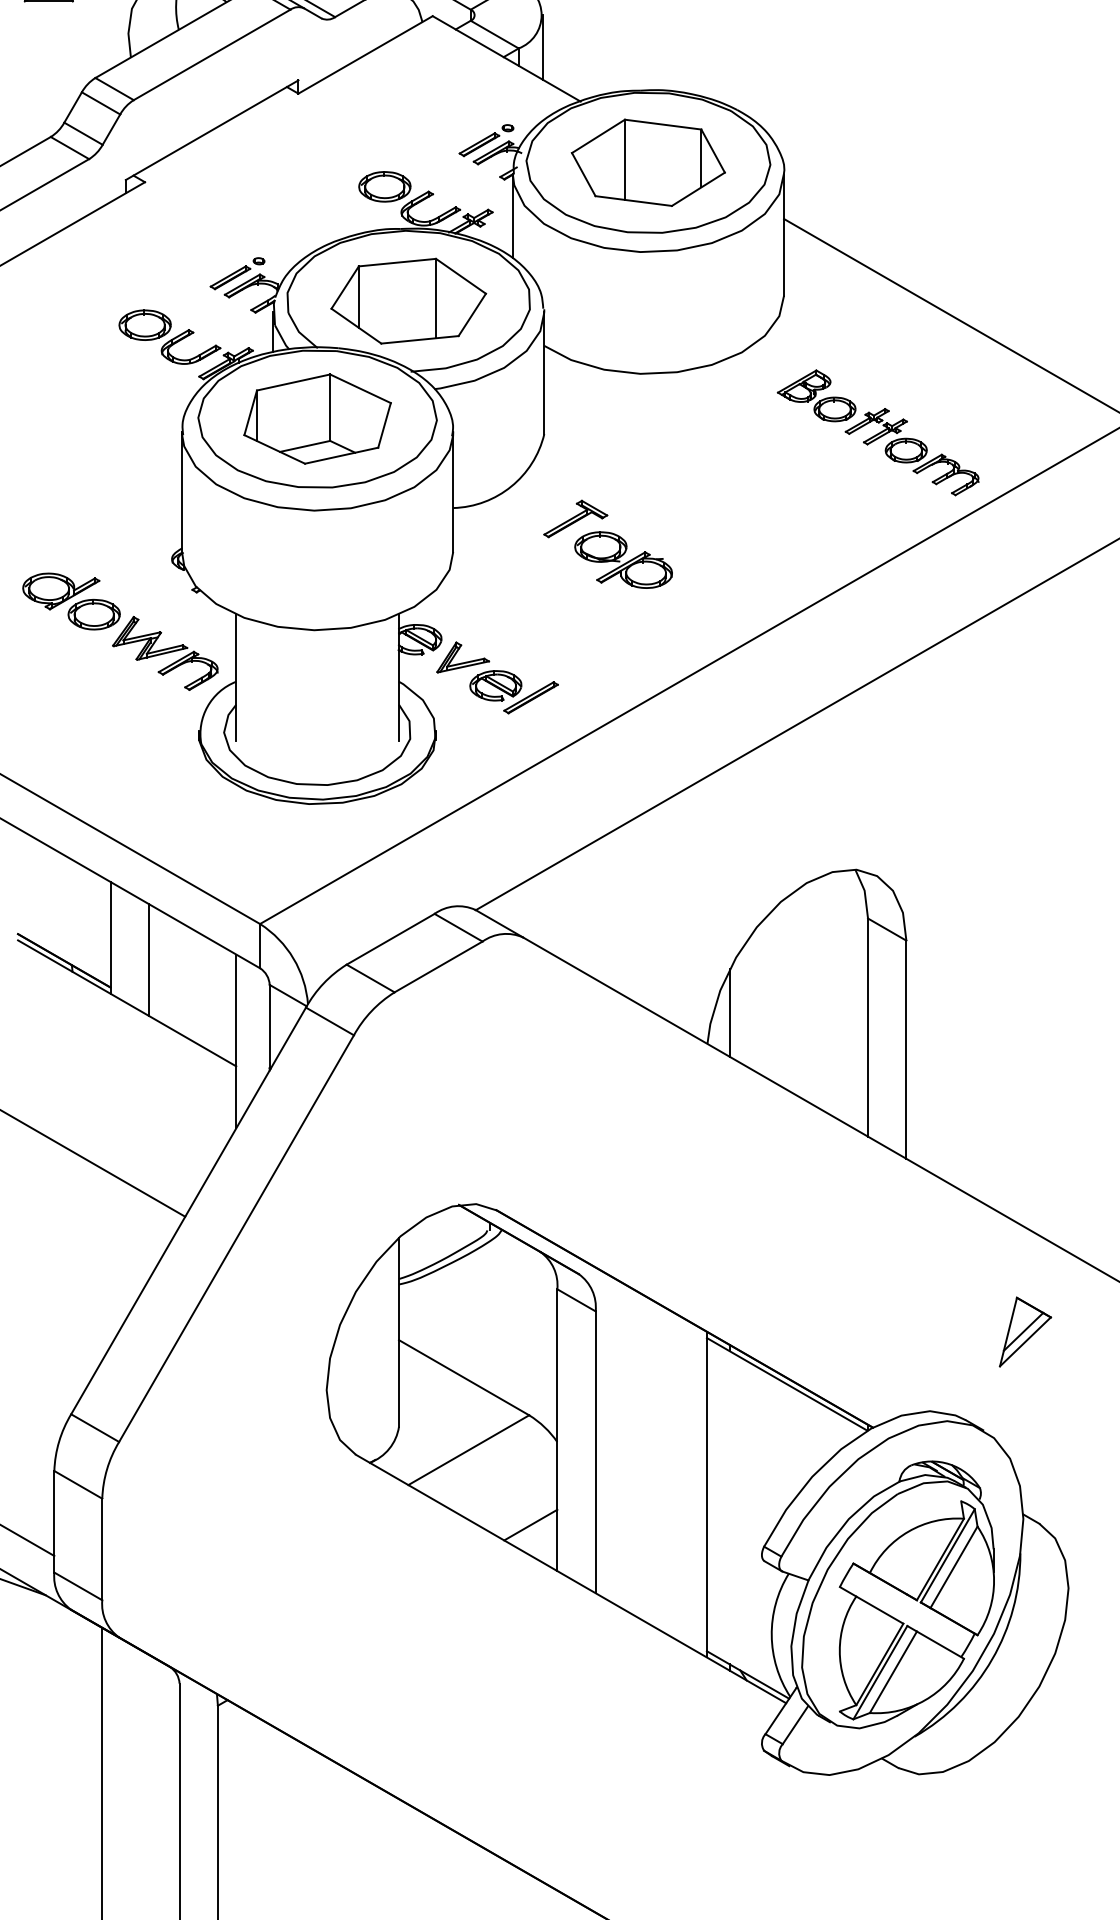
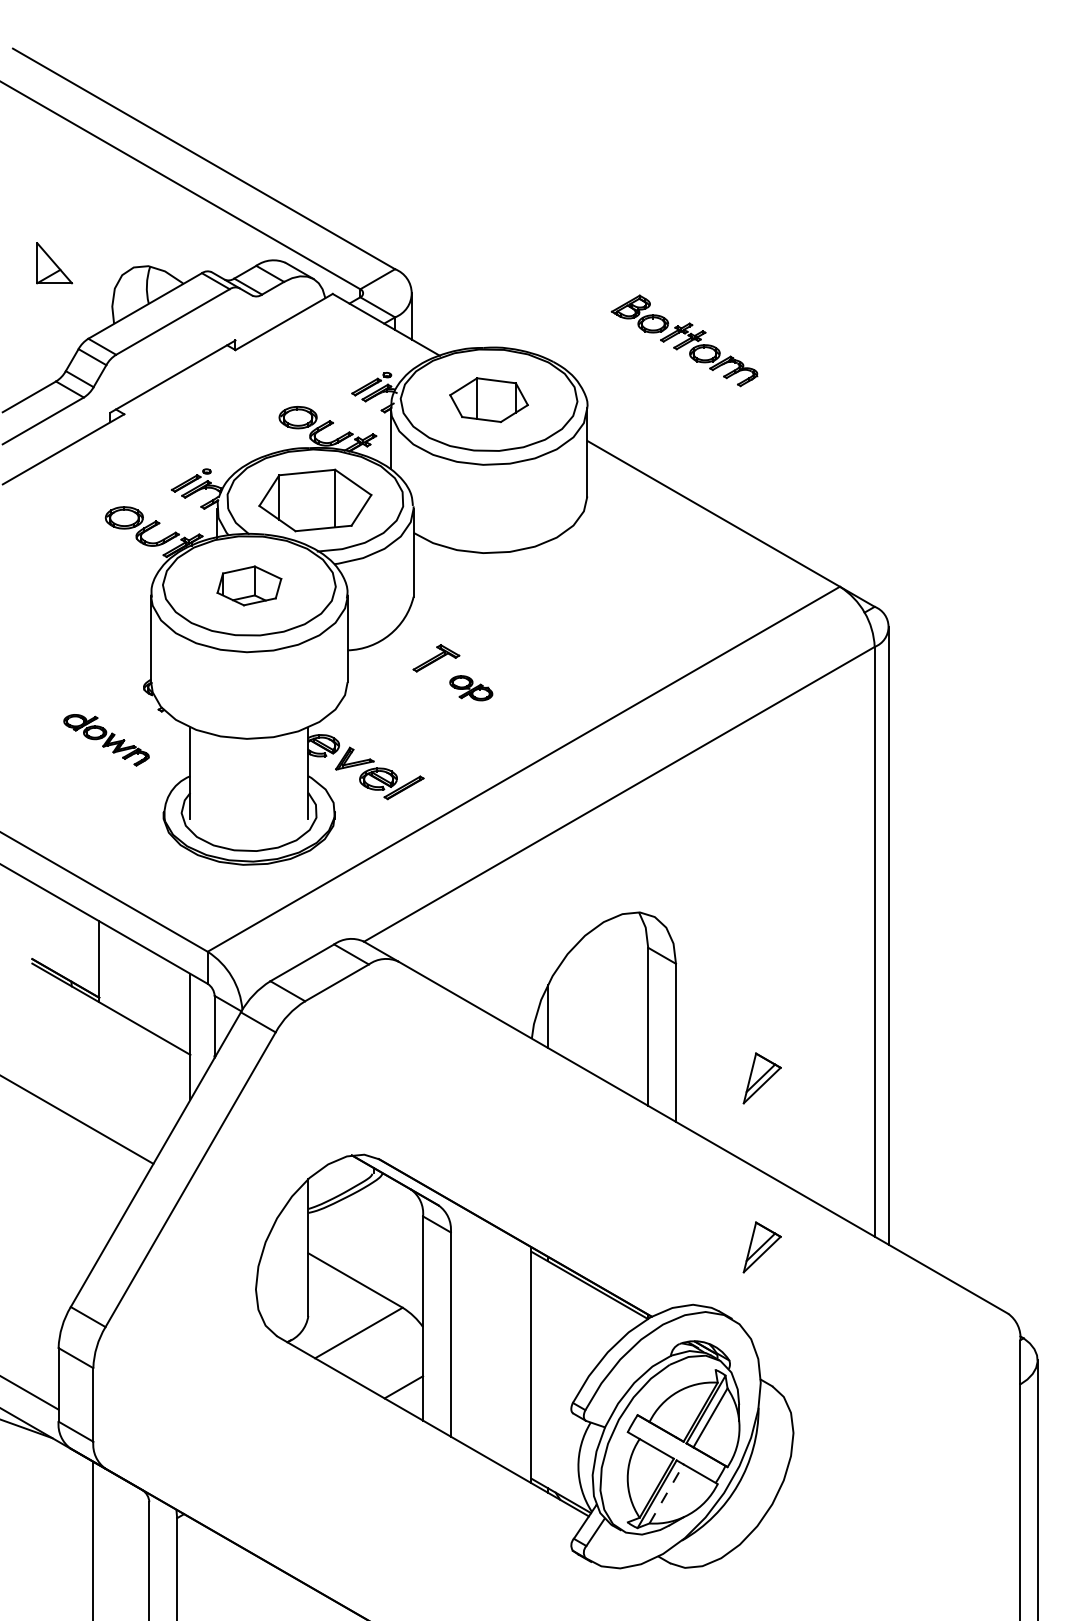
part: (647, 161) -> (488, 399), size x0.7
part: (317, 418) -> (249, 585), size x0.6
part: (878, 432) -> (684, 340), moved
part: (624, 560) -> (471, 688), size x0.6
part: (120, 632) -> (106, 740), size x0.6
line: (149, 959) -> (127, 977), removed
part: (1024, 1098) -> (761, 1078), added
line: (893, 1671) -> (666, 1493), solid -> dashed

